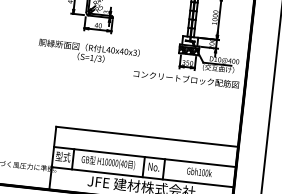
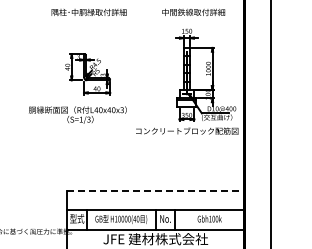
hatch: (188, 50) -> (186, 103), removed
text: (88, 52) -> (77, 114), moved
line: (147, 136) -> (156, 190), solid -> dashed

